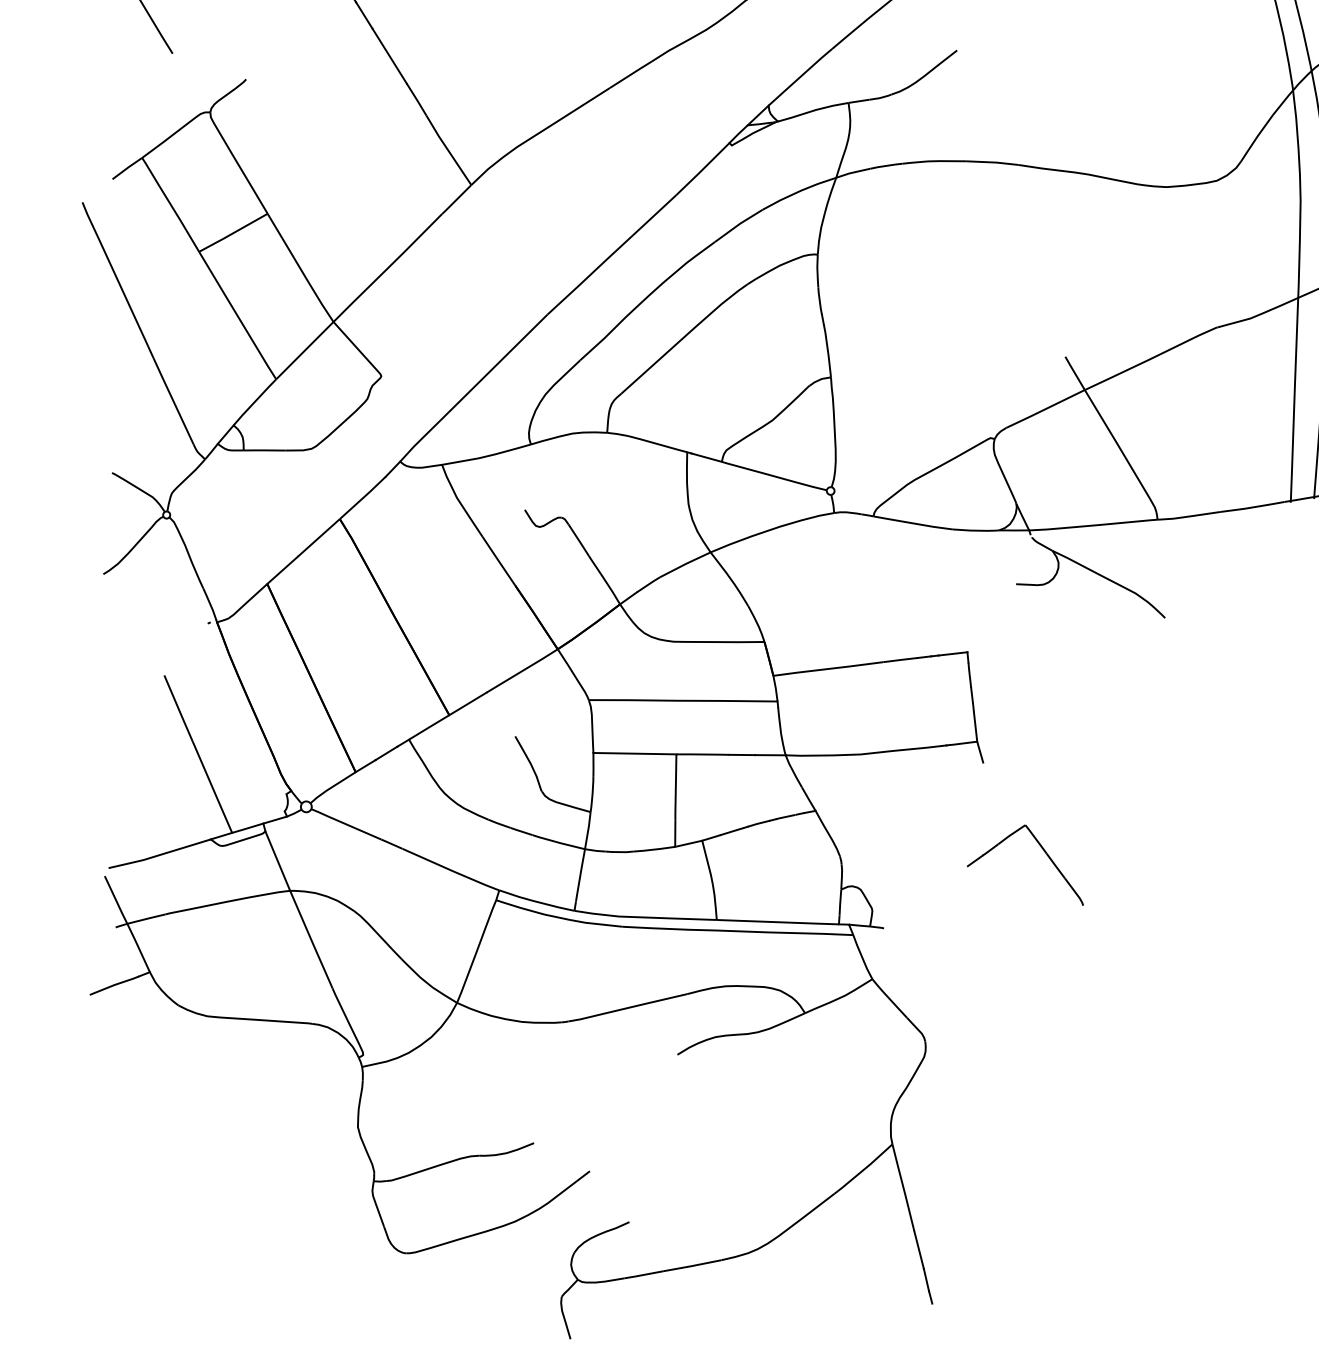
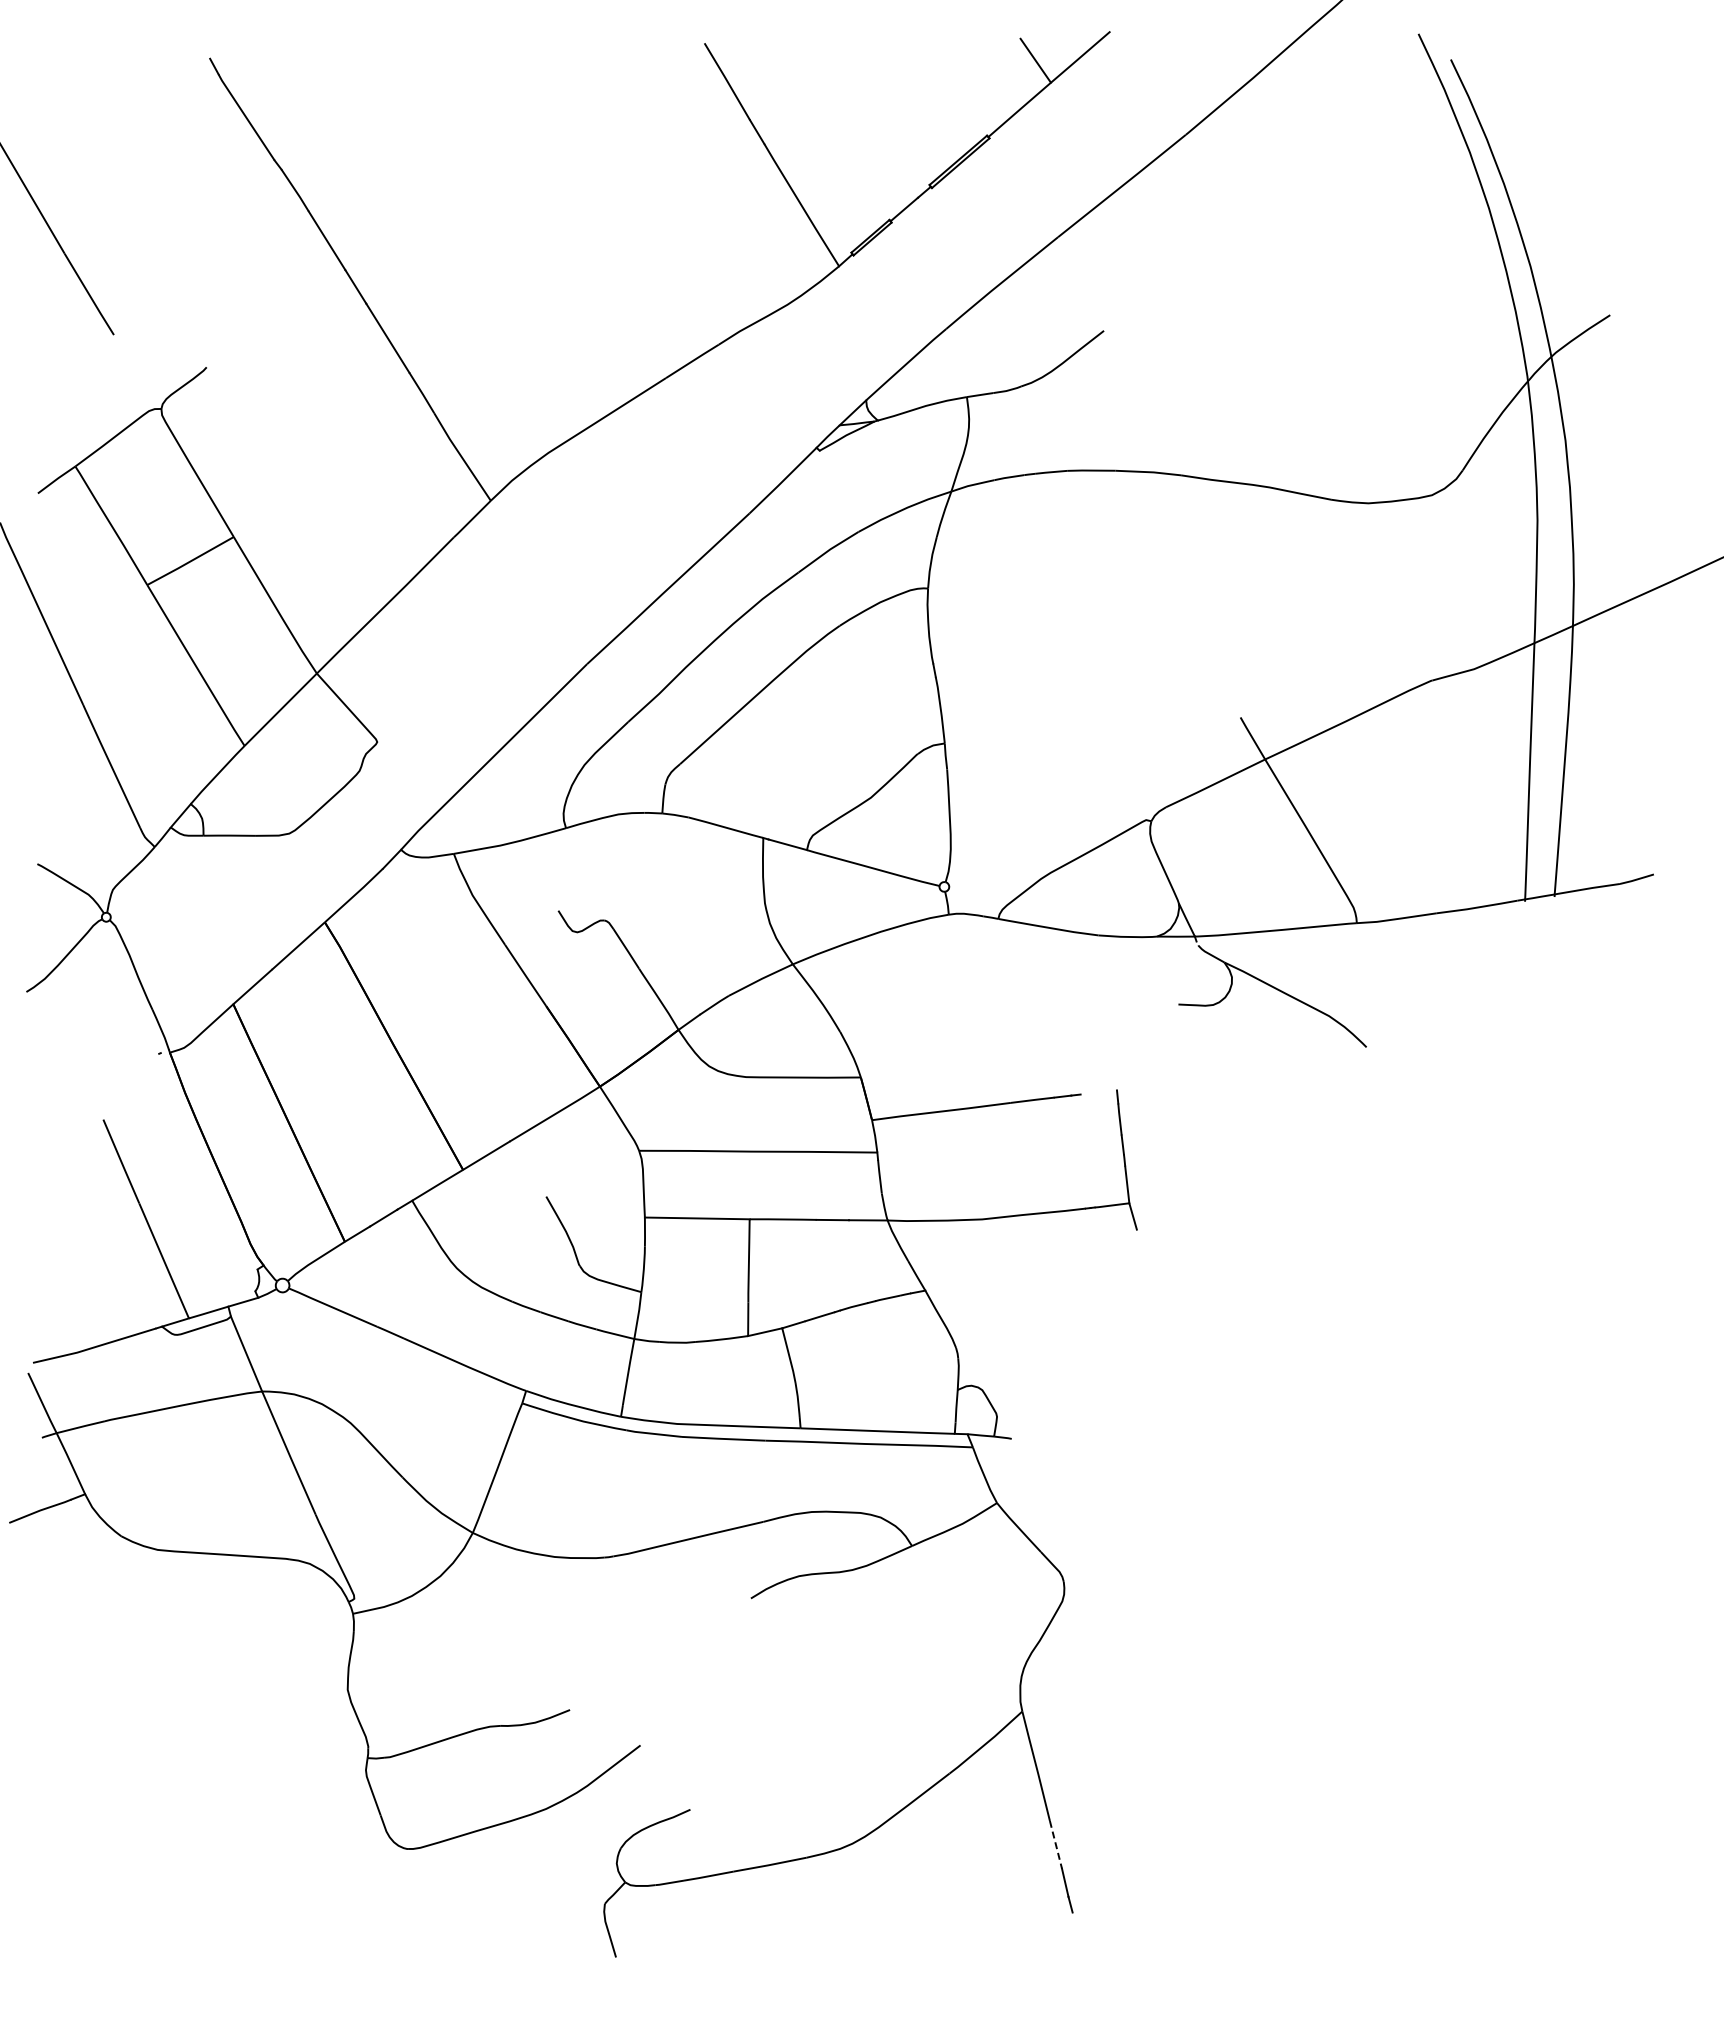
line: (952, 653) -> (1098, 1092), removed
part: (1043, 850) -> (1212, 1340), removed
line: (918, 1249) -> (1055, 1844), solid -> dashed

